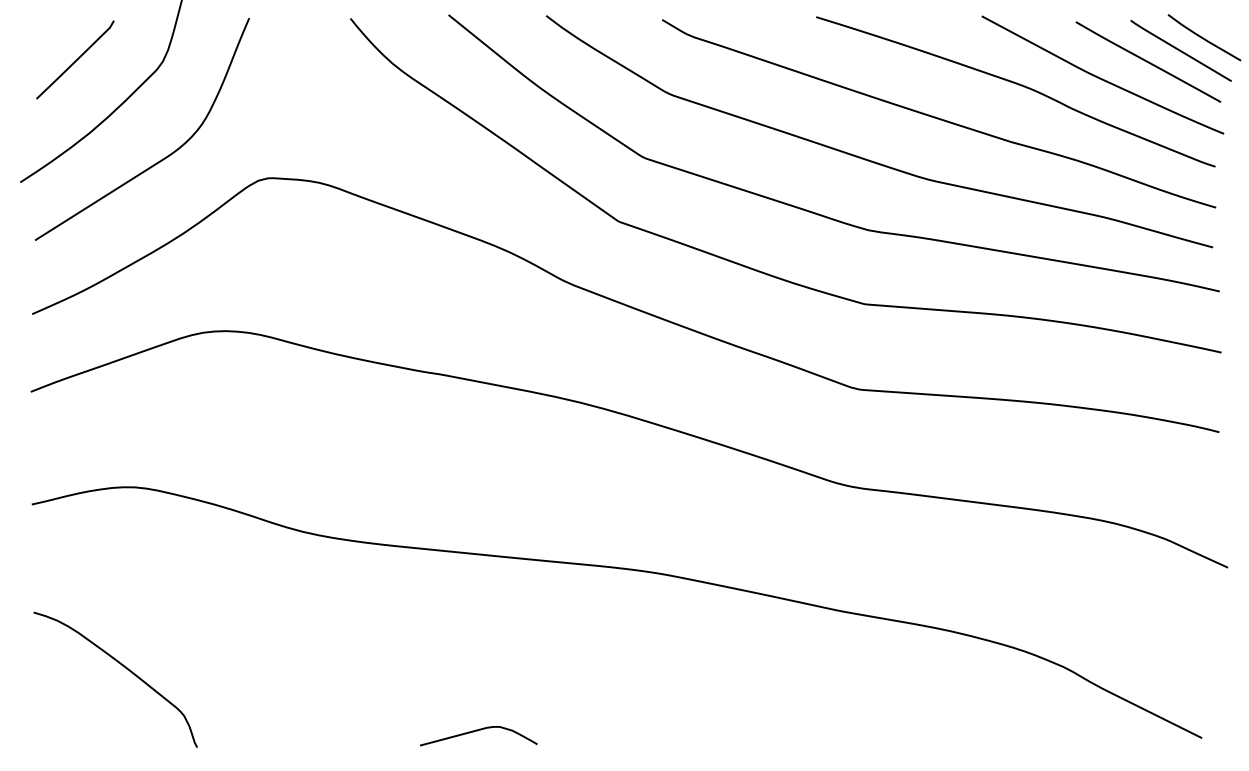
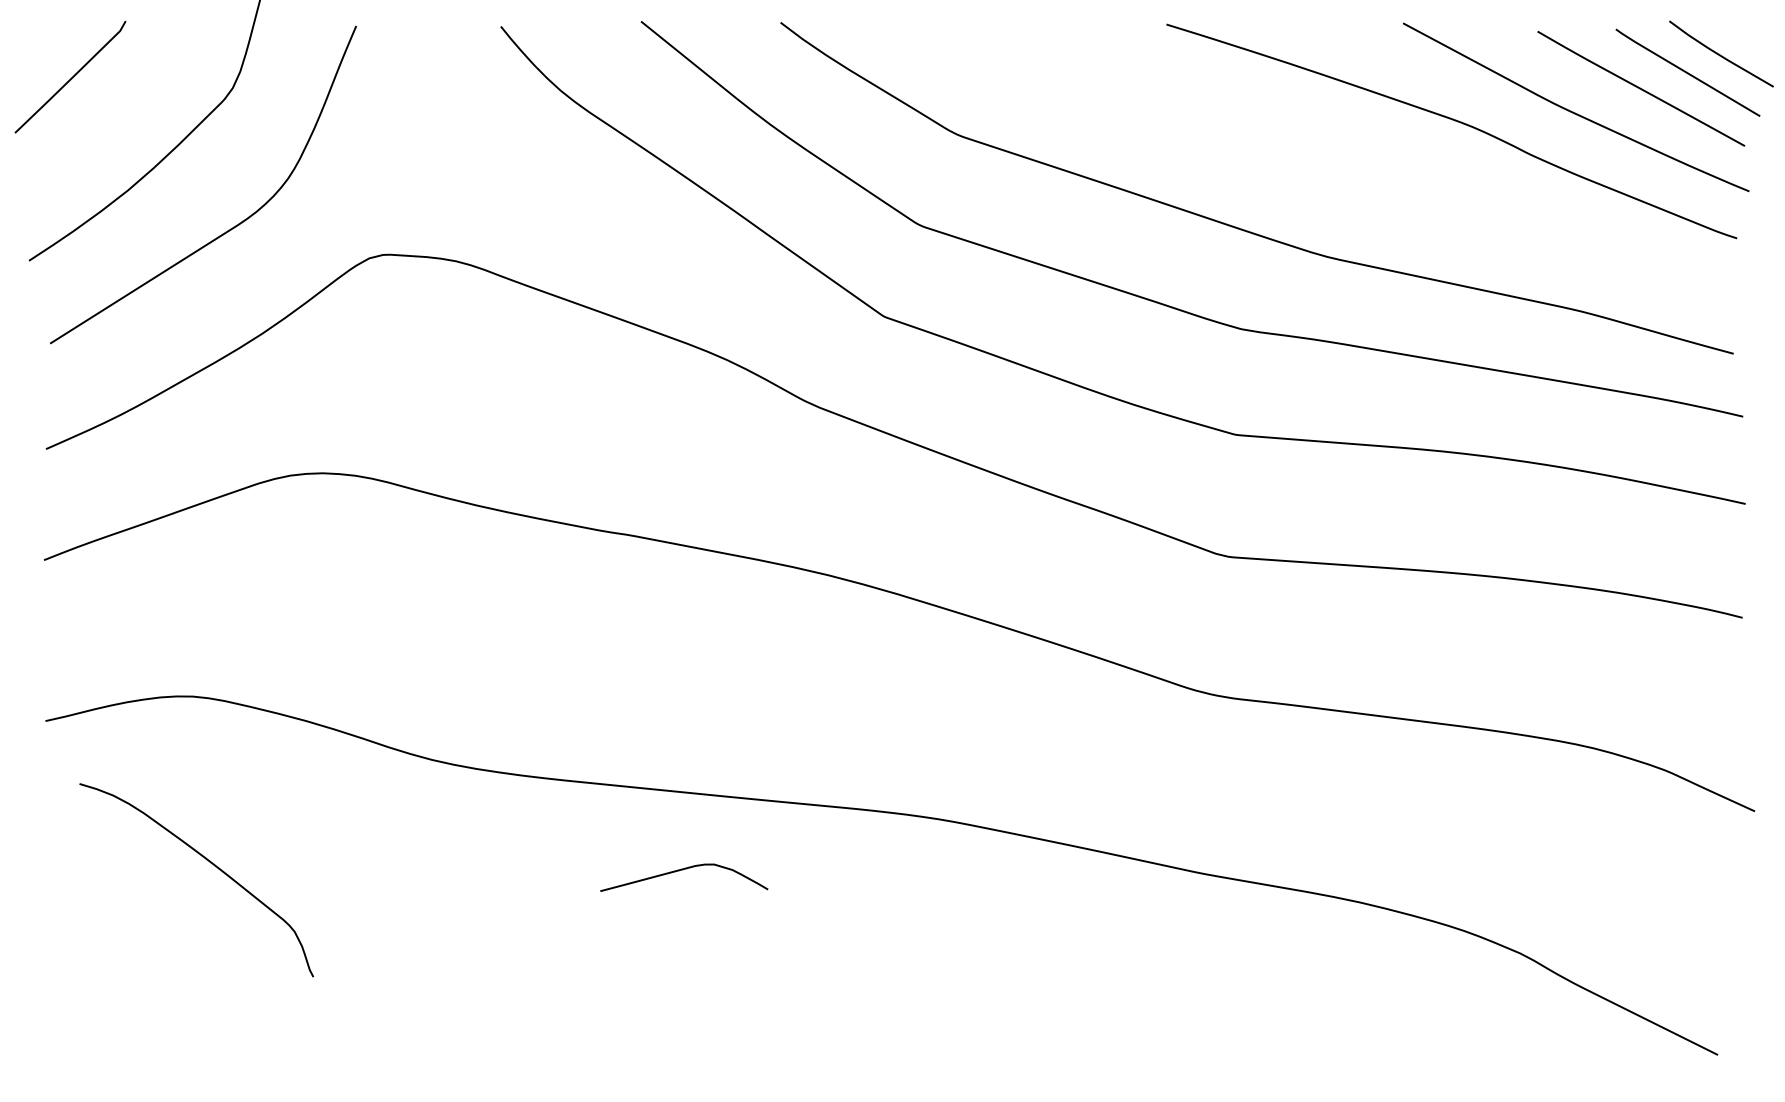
curve: (76, 59) -> (72, 76), moved
curve: (938, 117) -> (1341, 168), removed
curve: (122, 666) -> (206, 861), moved
curve: (477, 731) -> (682, 871), moved

